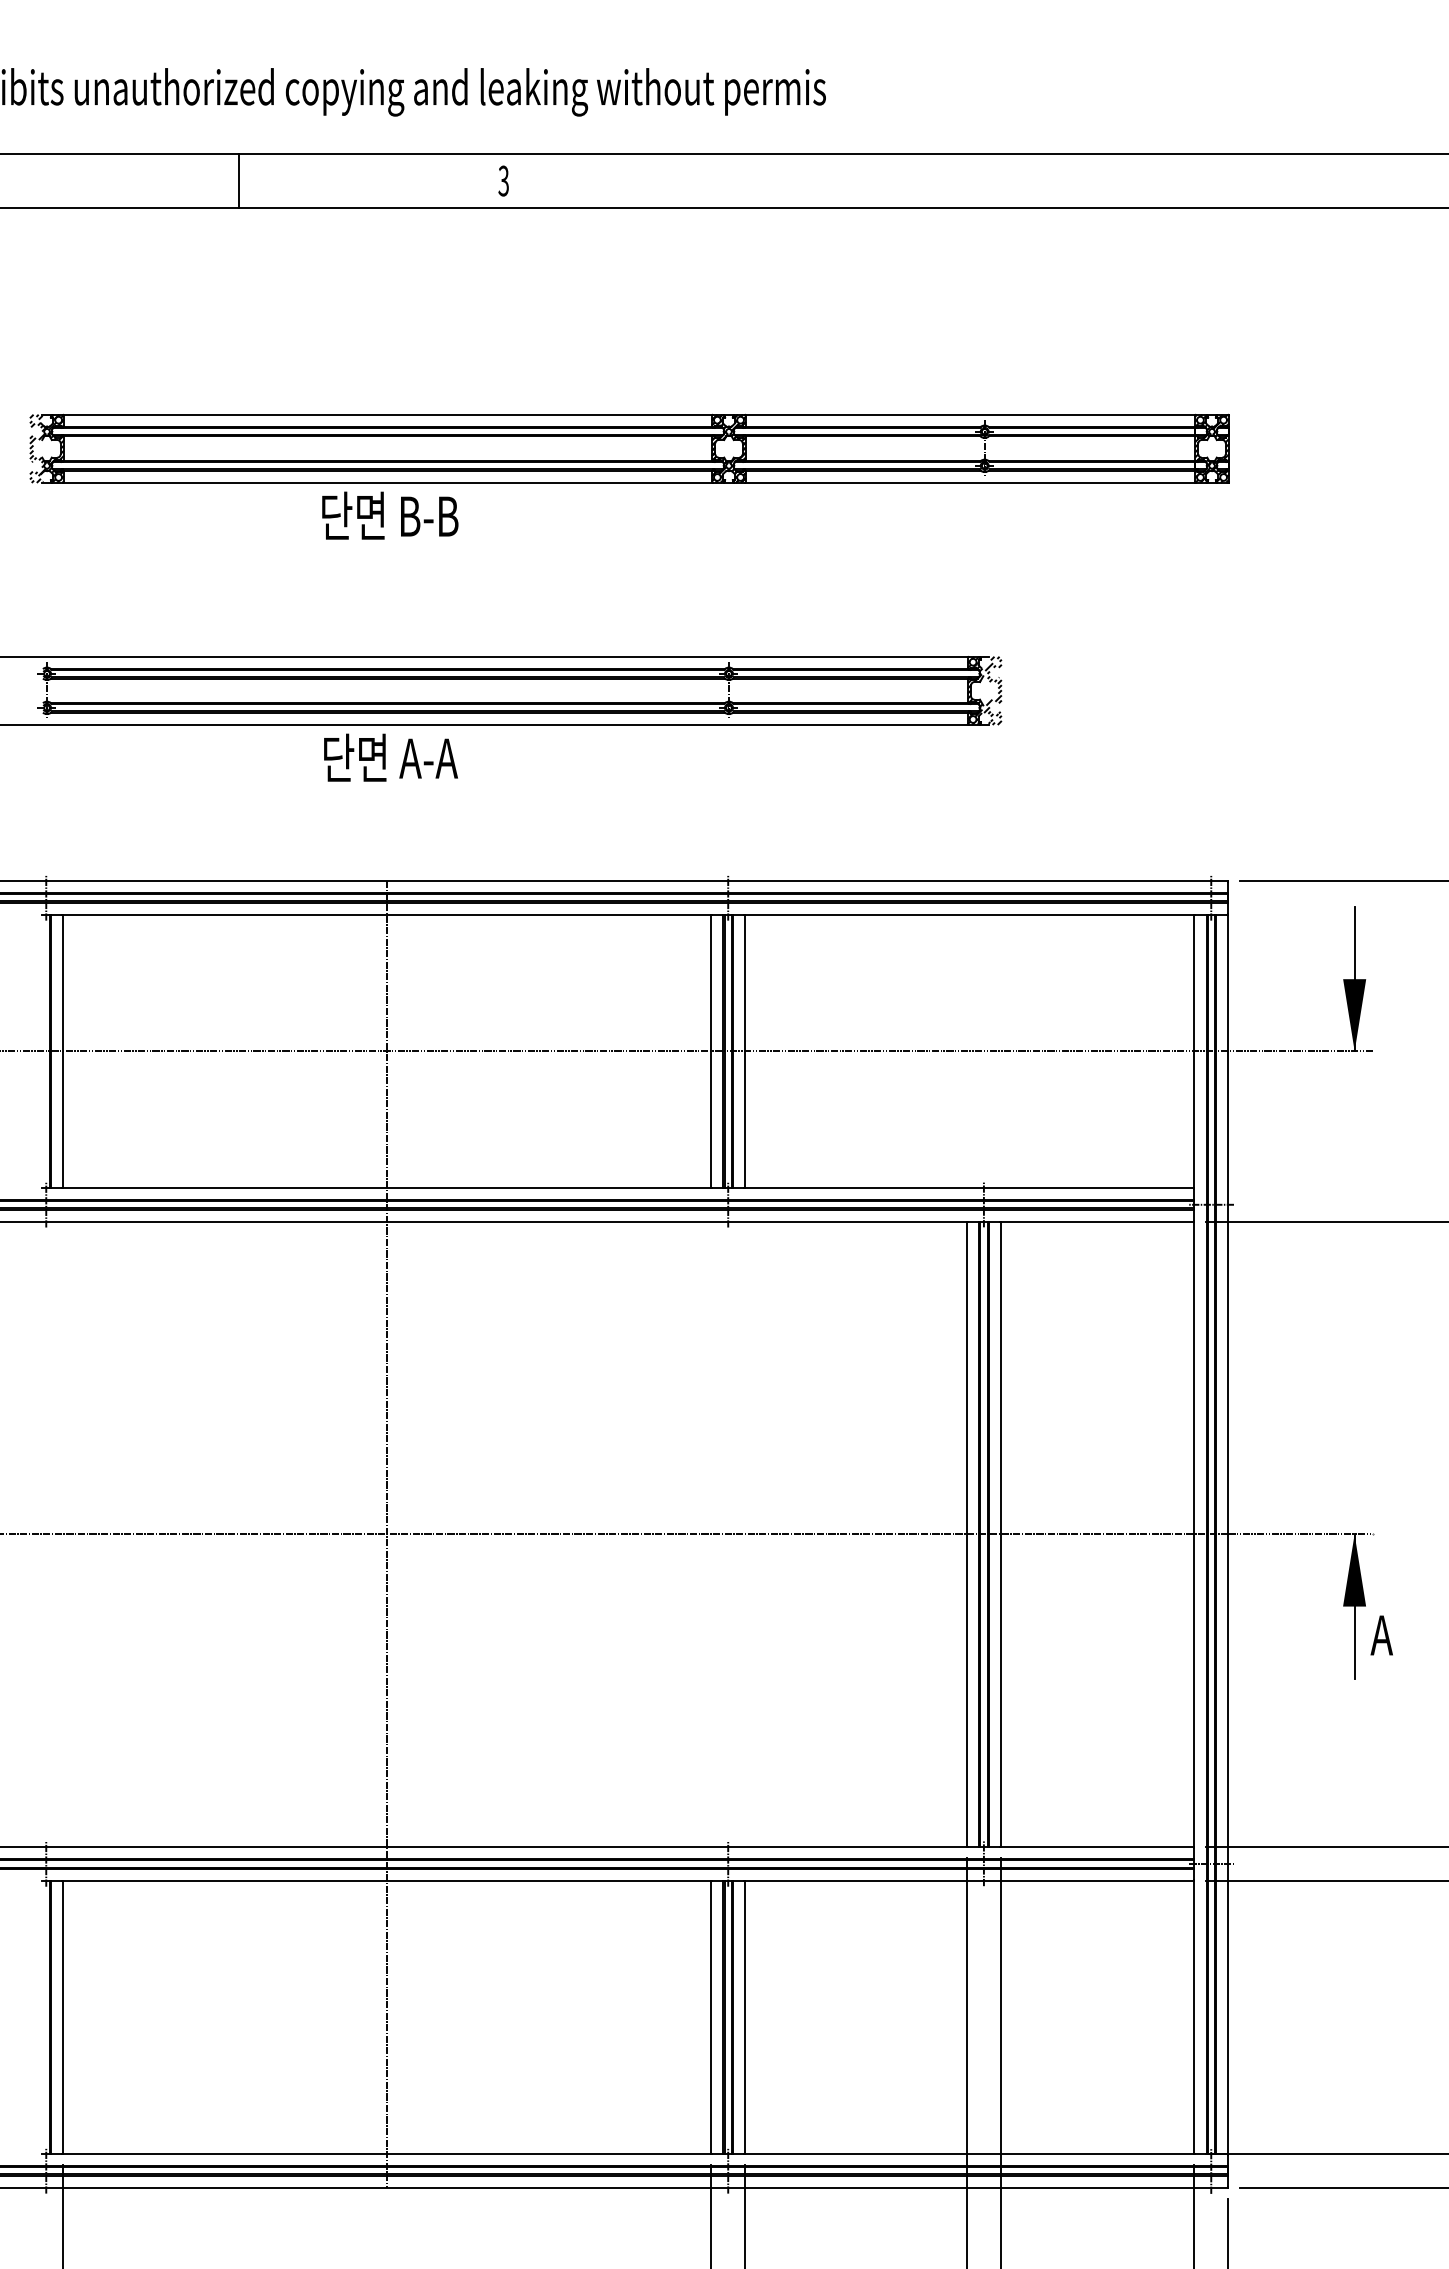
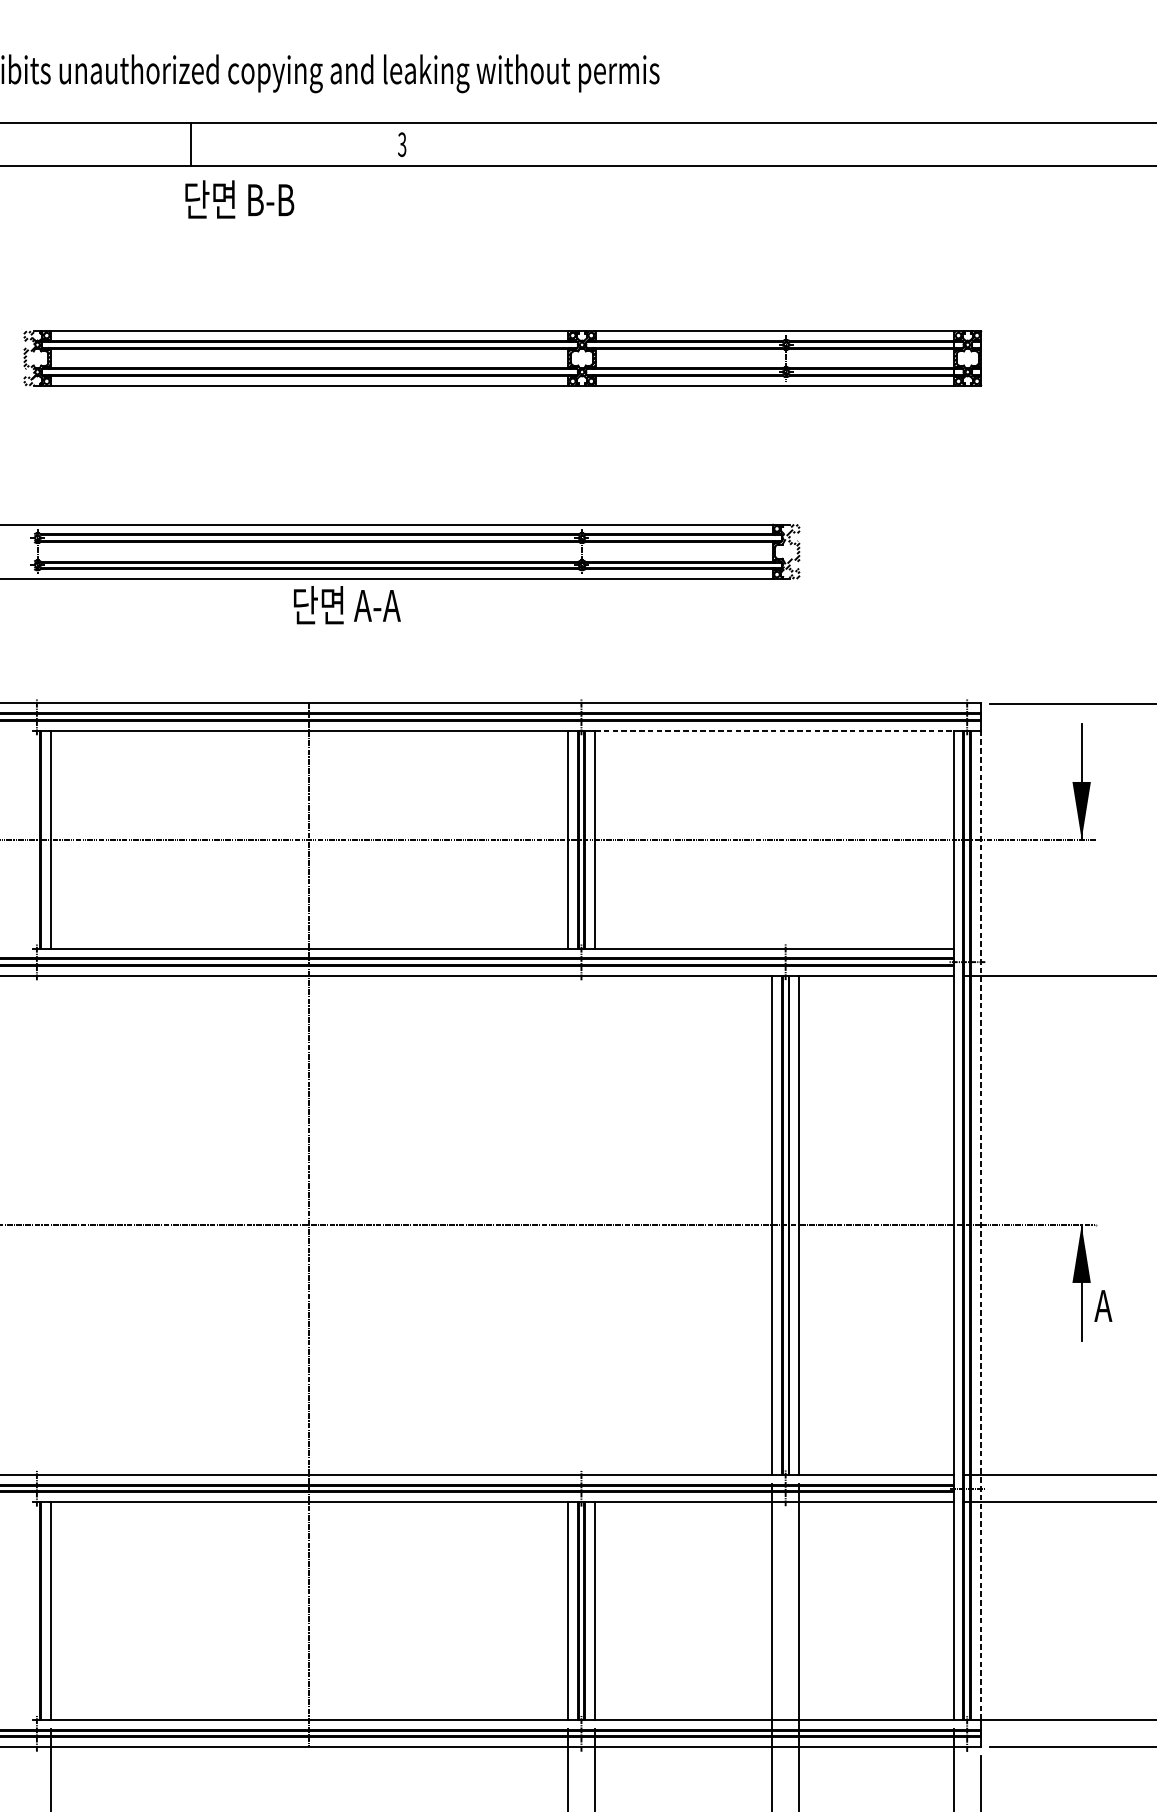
text: (390, 515) -> (239, 199), moved
text: (390, 757) -> (346, 604), moved
line: (970, 914) -> (774, 730), solid -> dashed
line: (1228, 1533) -> (980, 1224), solid -> dashed

